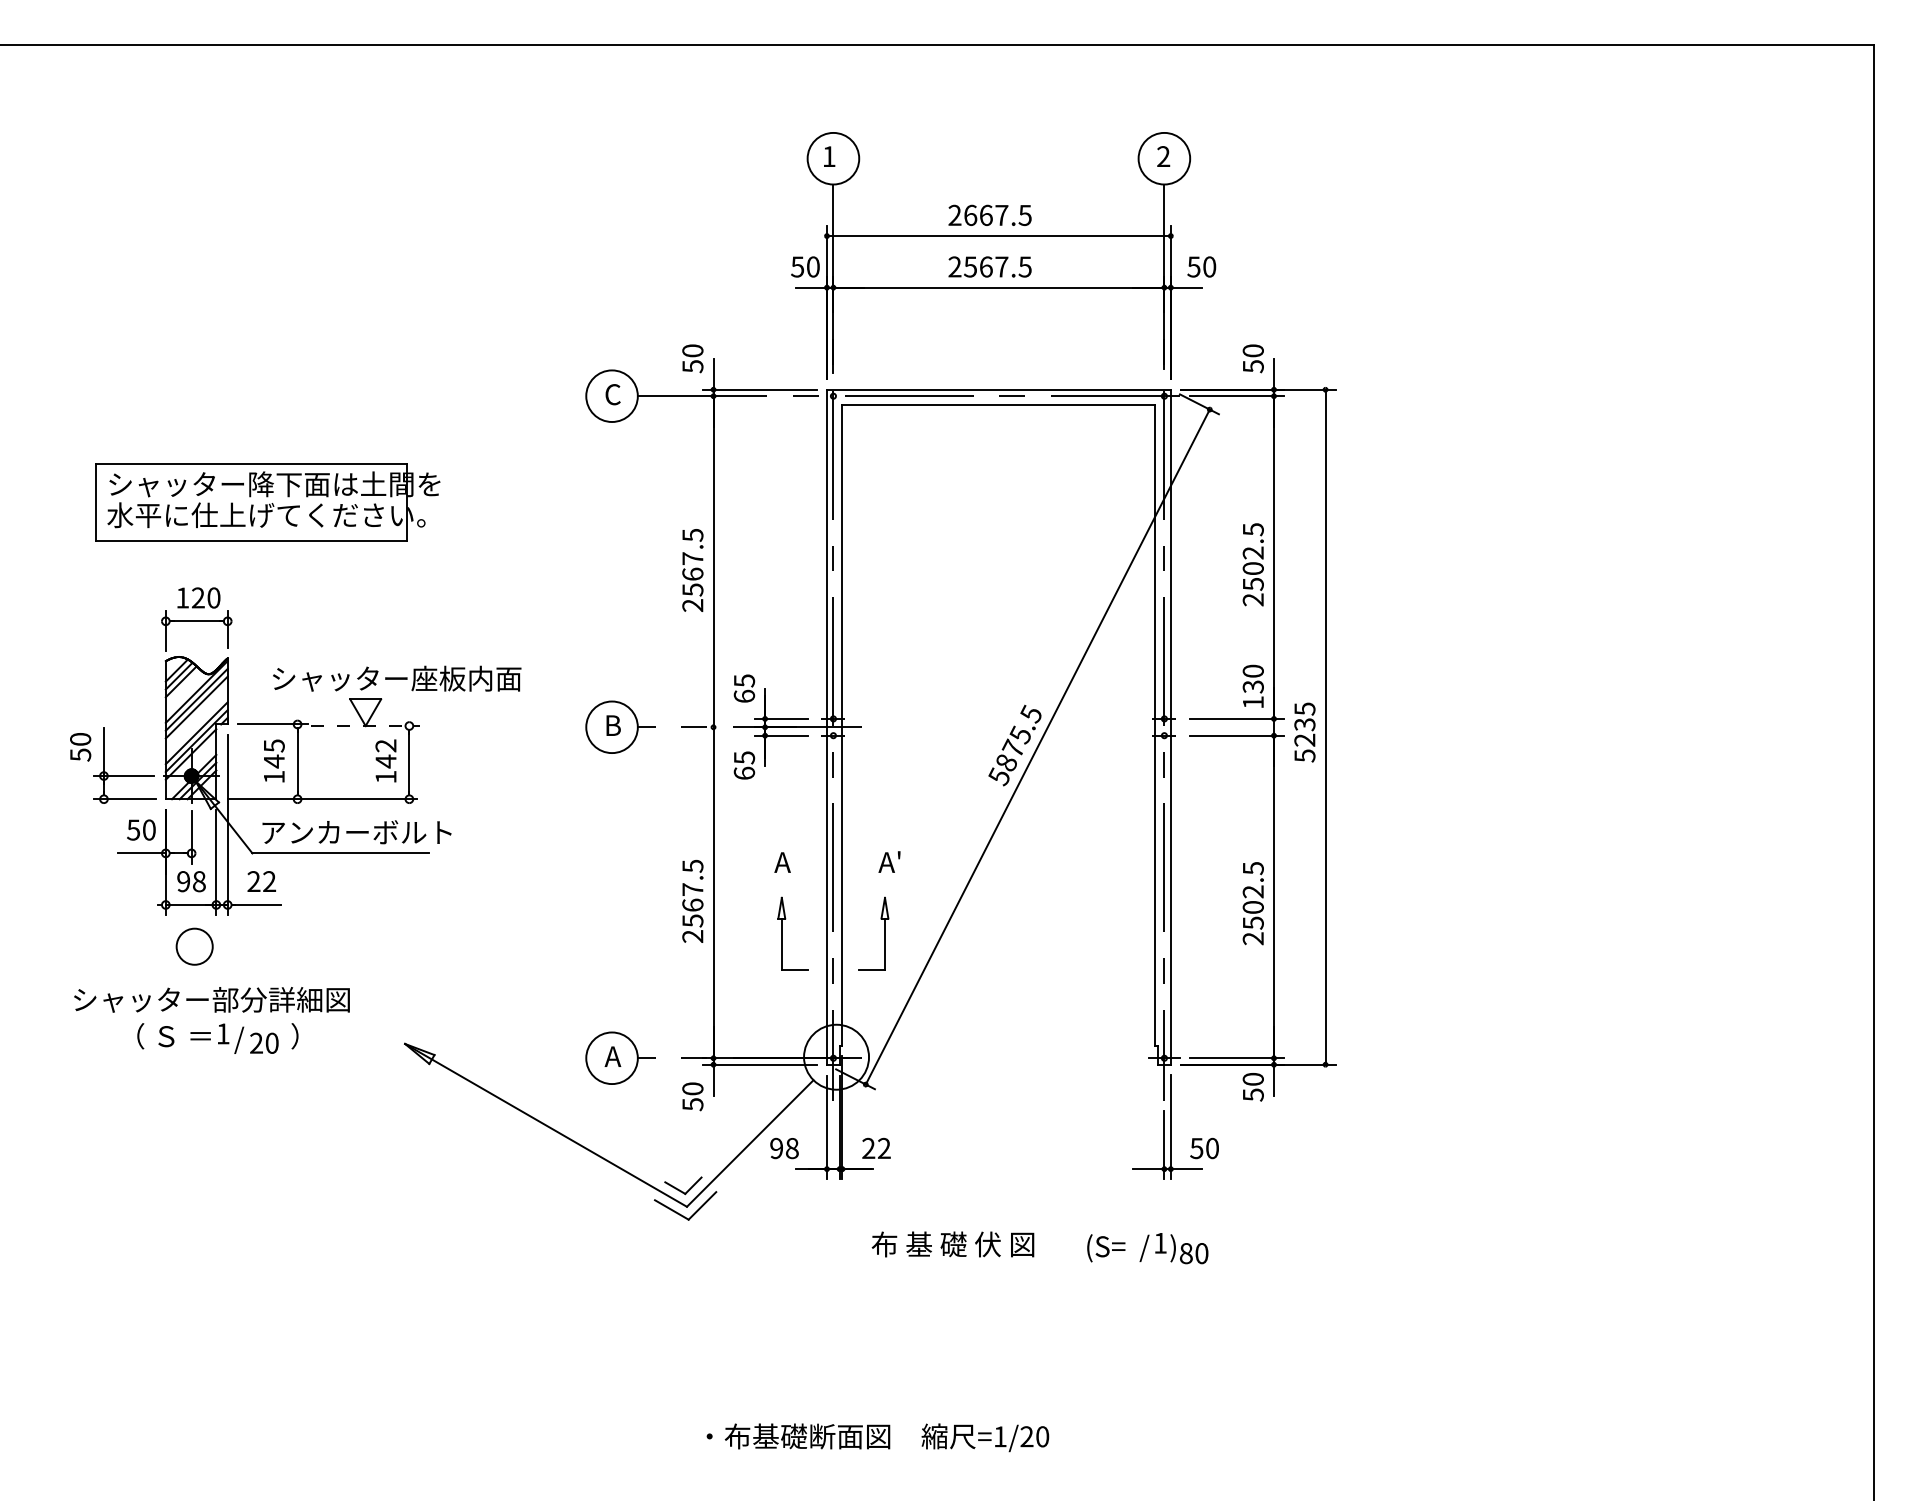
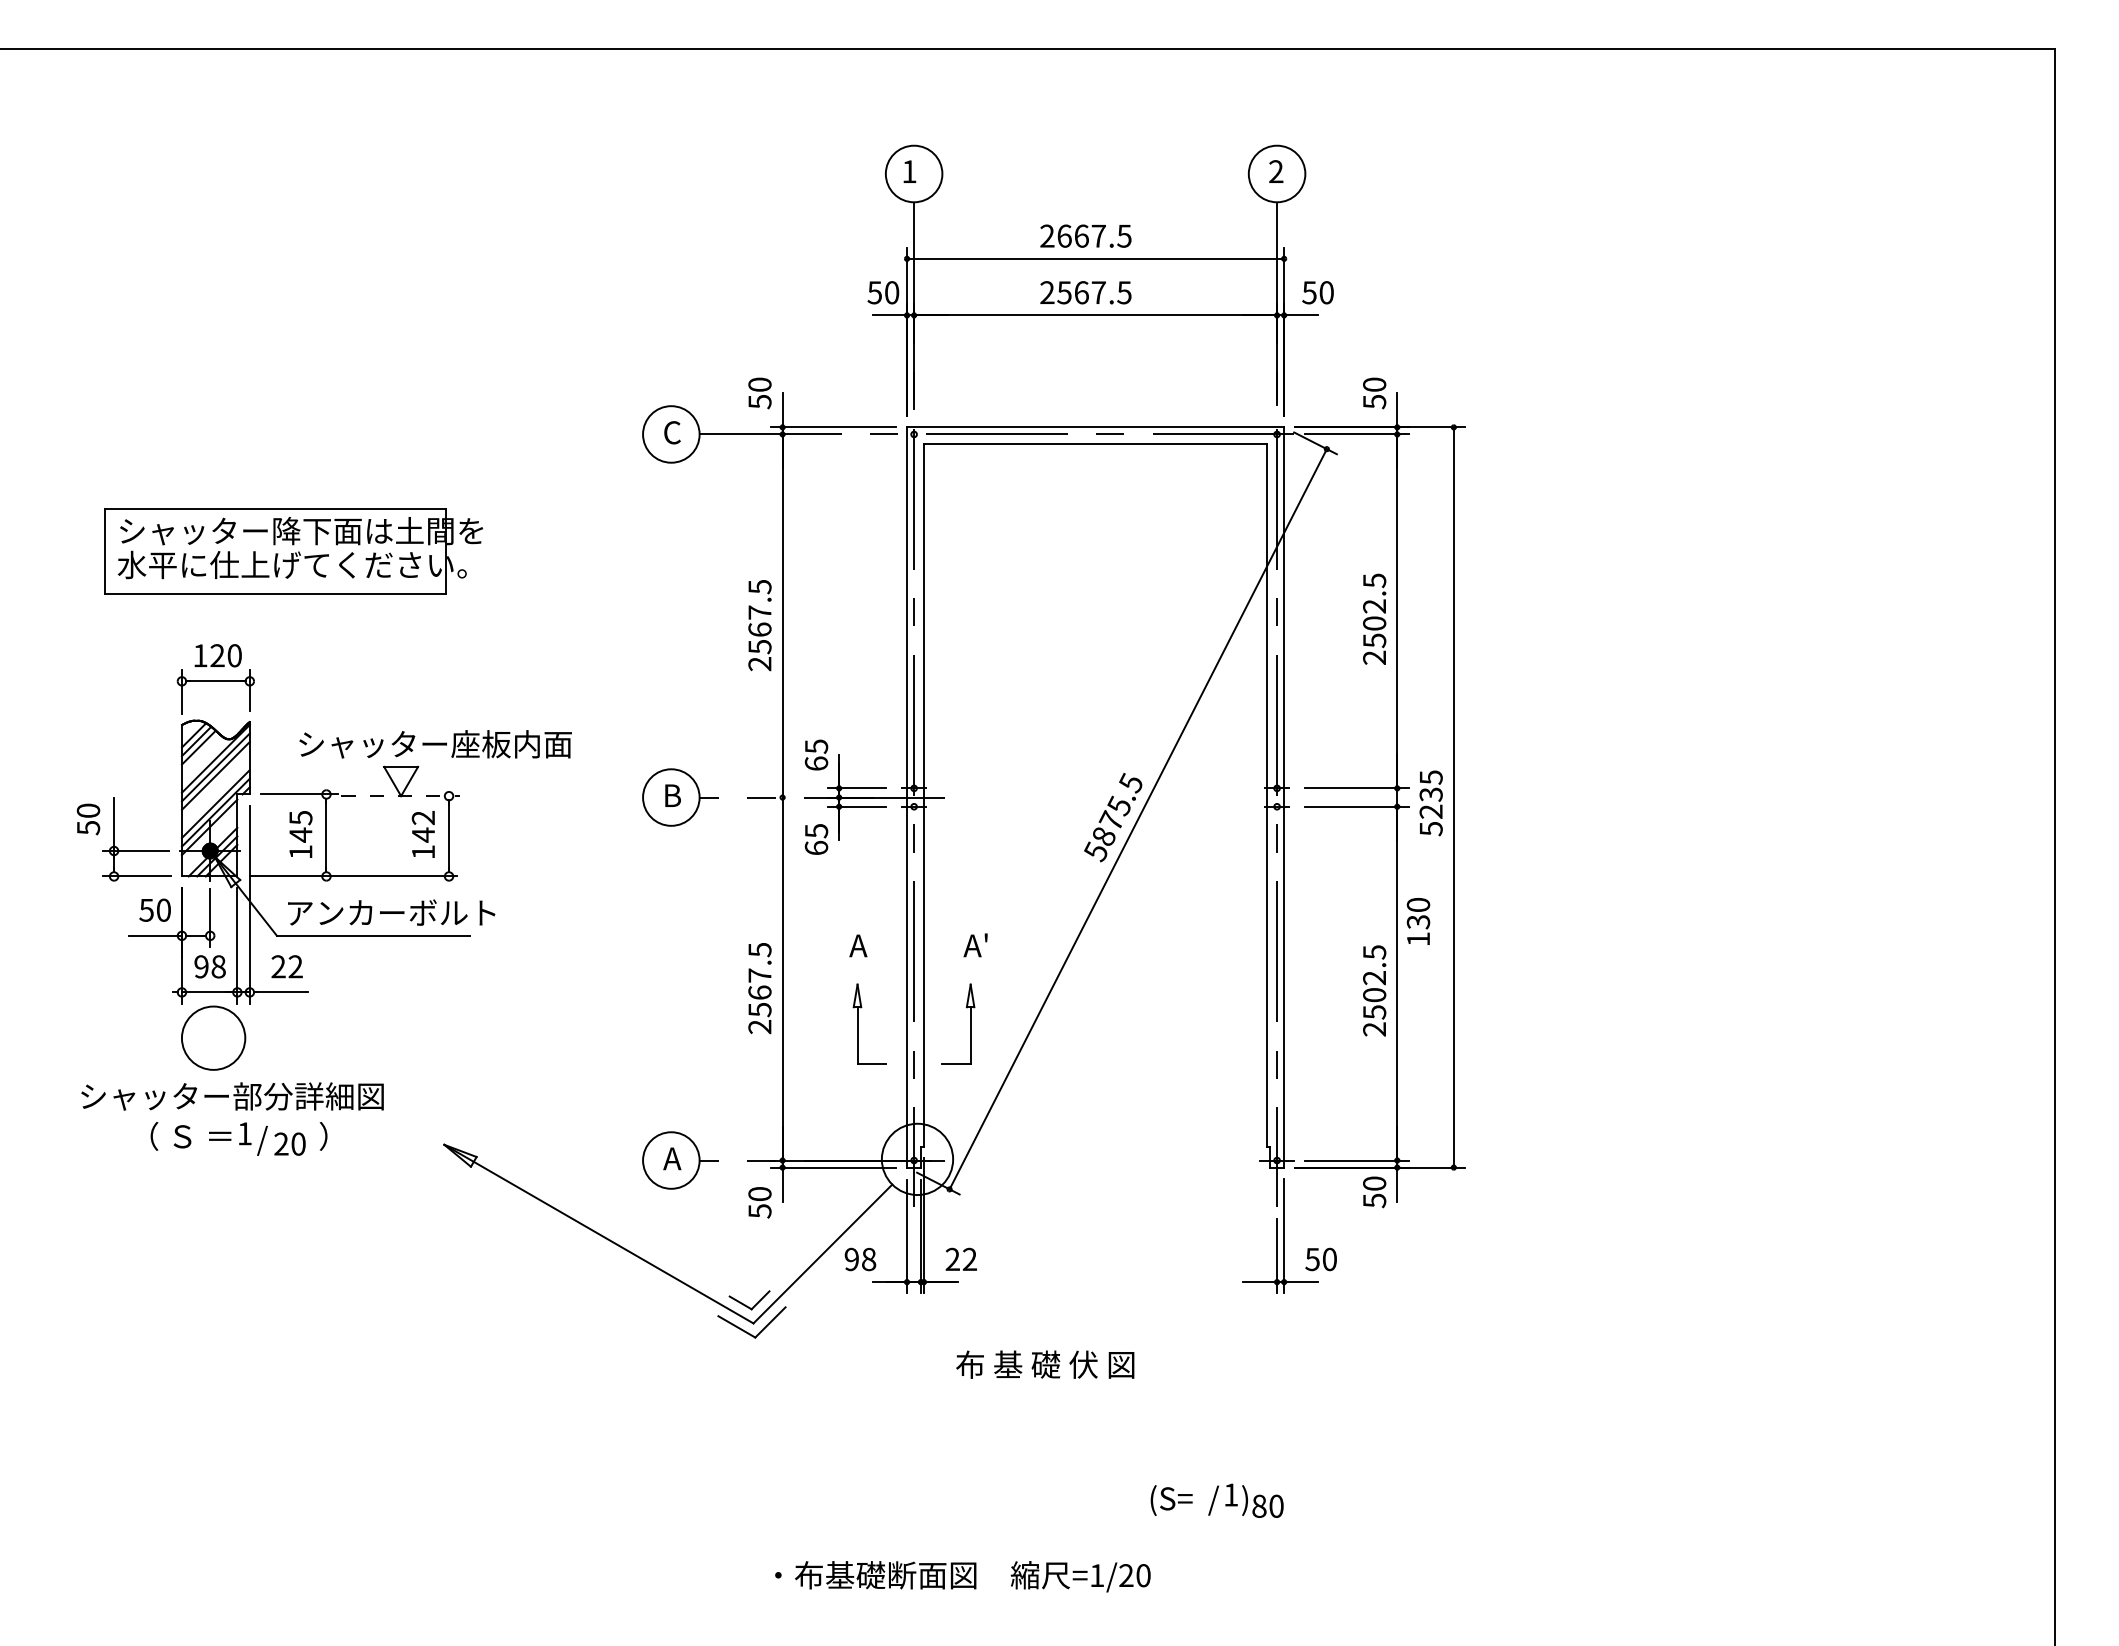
text: (1252, 685) -> (1417, 920), moved
circle: (194, 946) -> (213, 1037), size x1.6
text: (1147, 1248) -> (1216, 1500), moved

